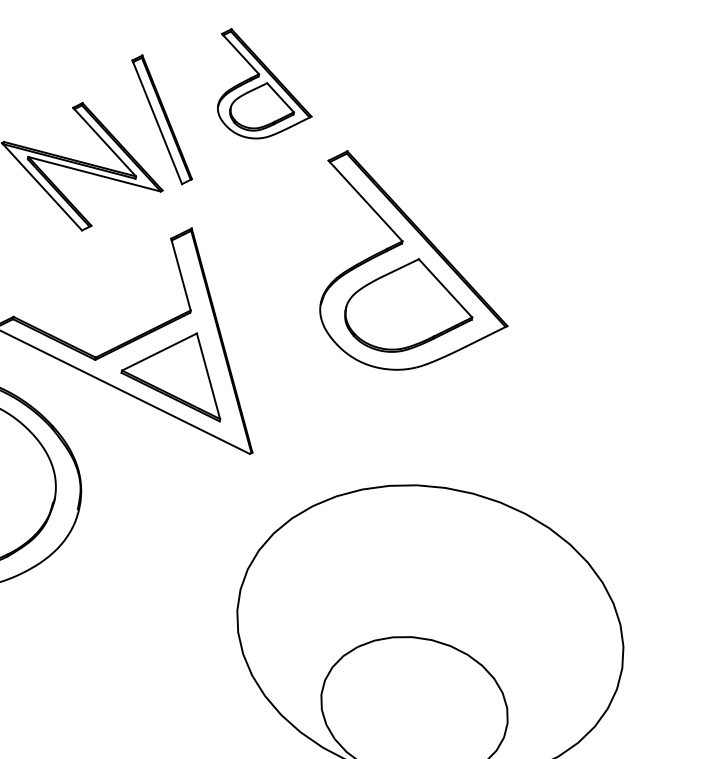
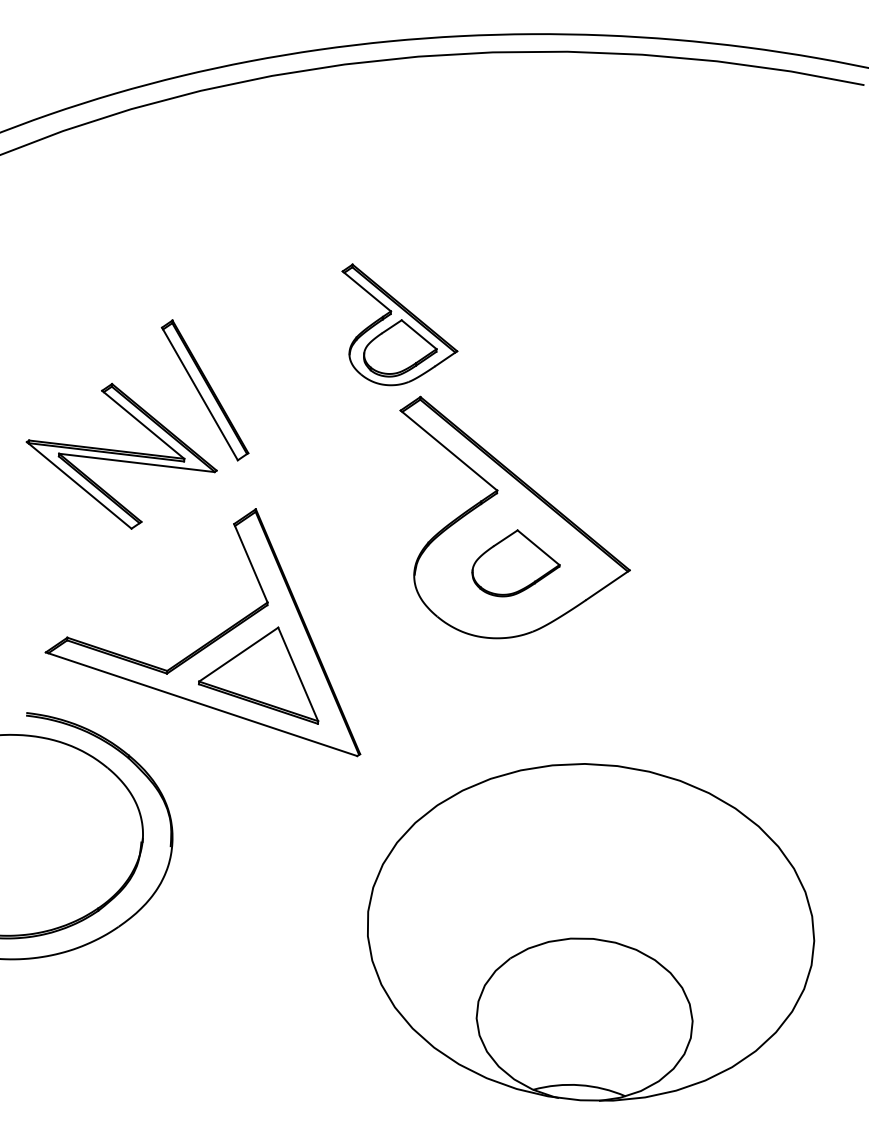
part: (264, 86) -> (399, 324), moved
part: (409, 306) -> (515, 563), size x0.6

